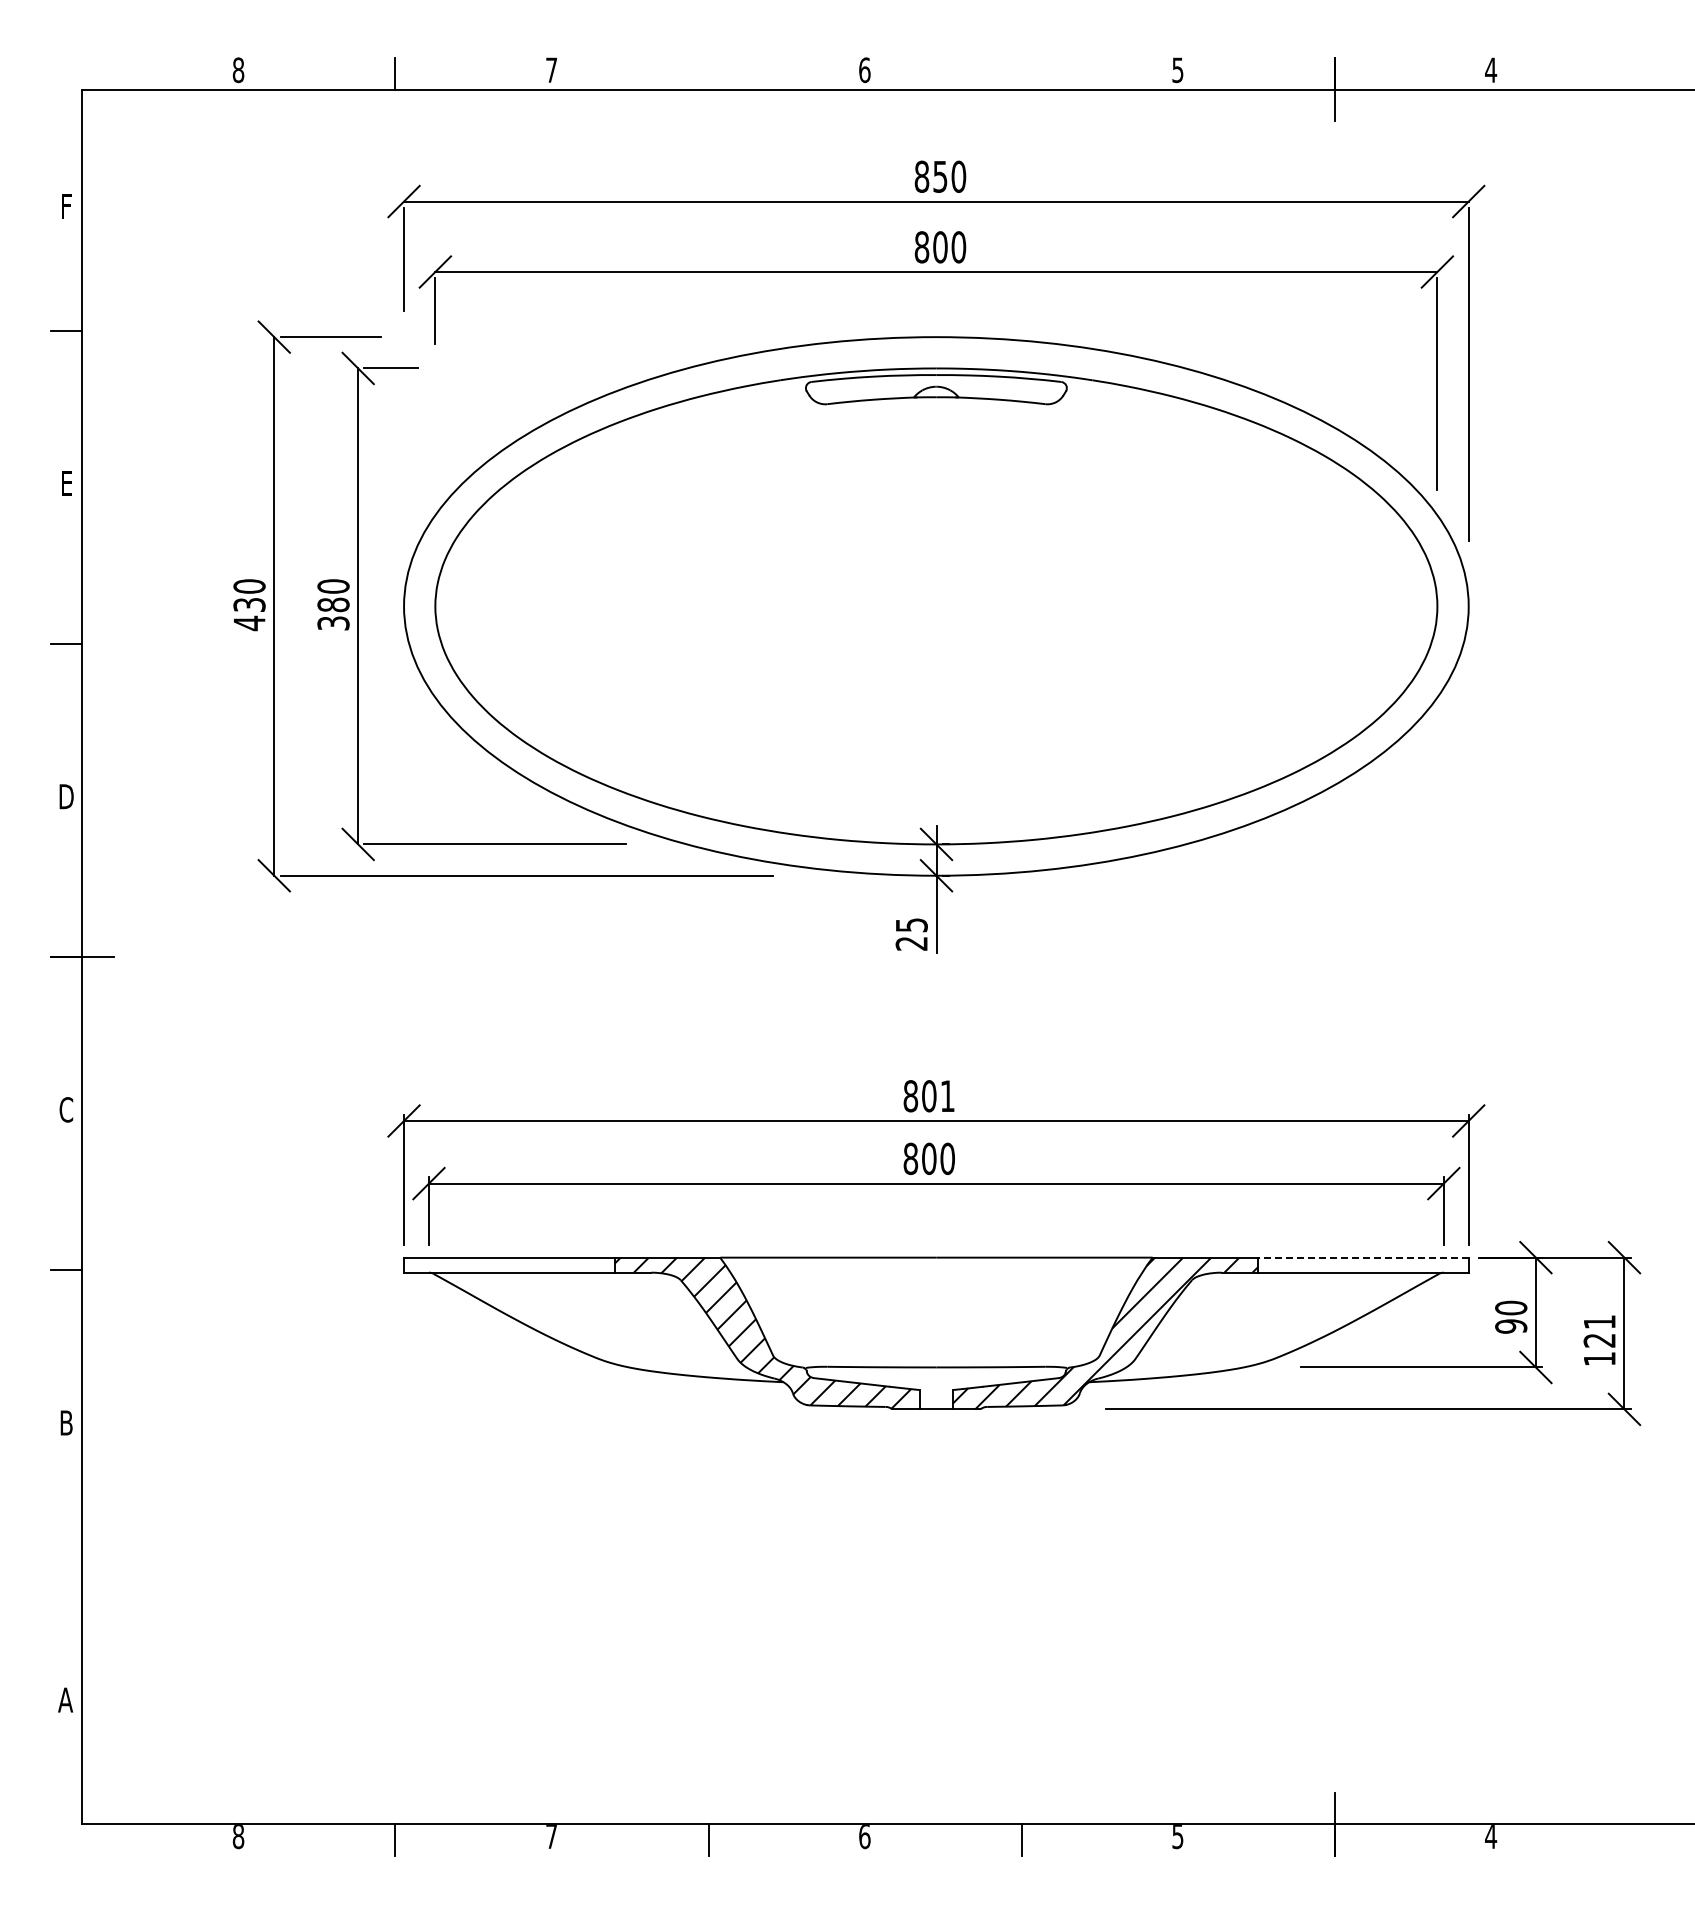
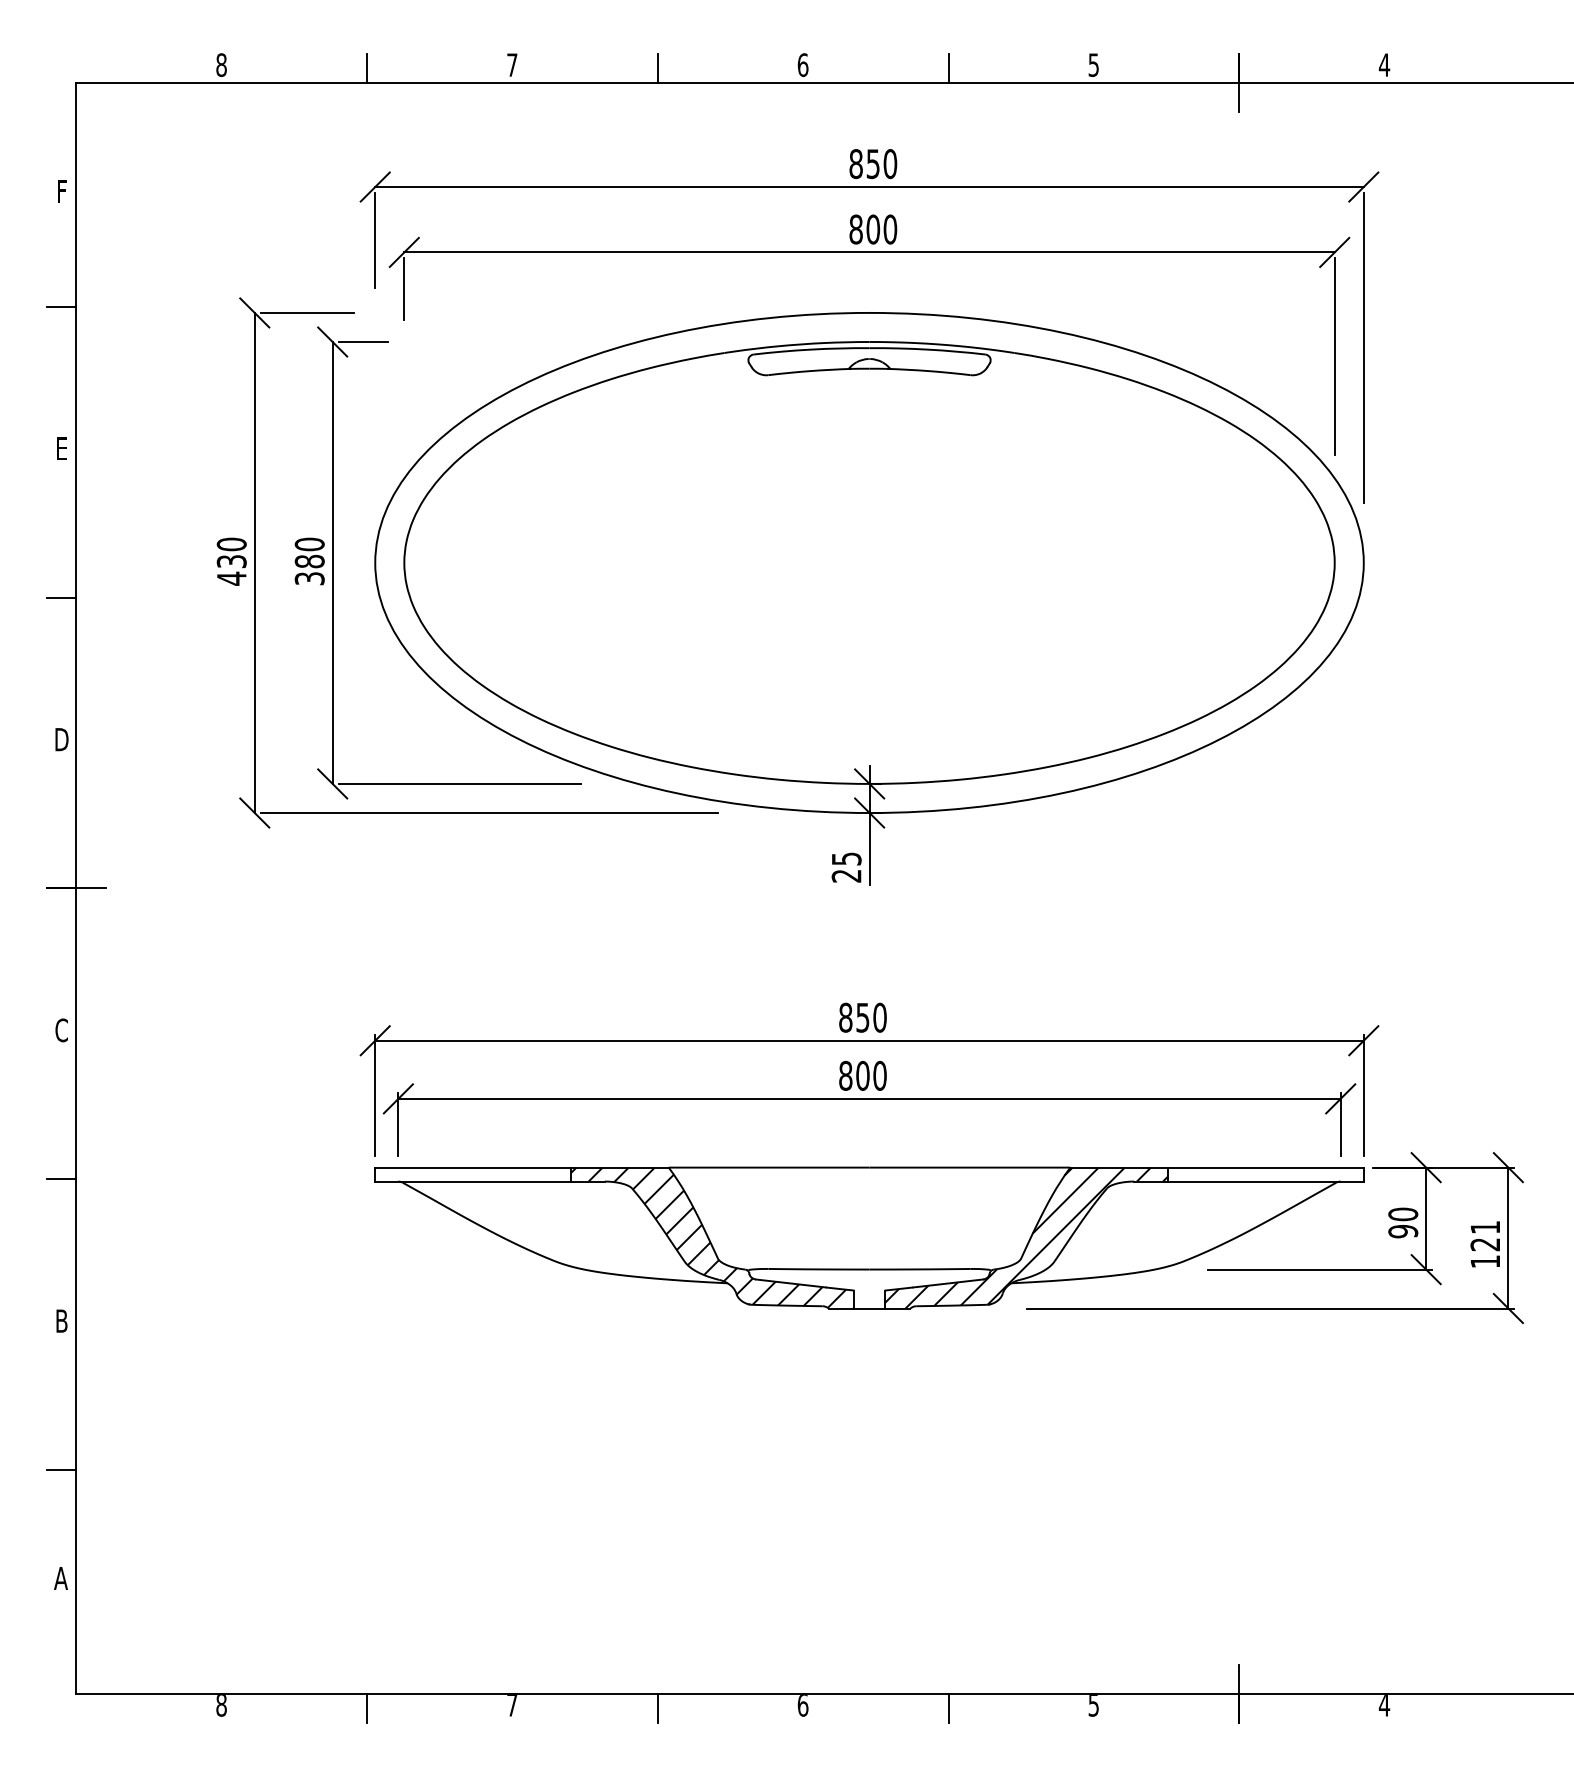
line: (708, 73) -> (657, 68), added
line: (1021, 73) -> (948, 68), added
text: (938, 1096) -> (871, 1017), 801 -> 850
line: (1362, 1257) -> (1265, 1167), dashed -> solid
line: (66, 1583) -> (61, 1470), added

